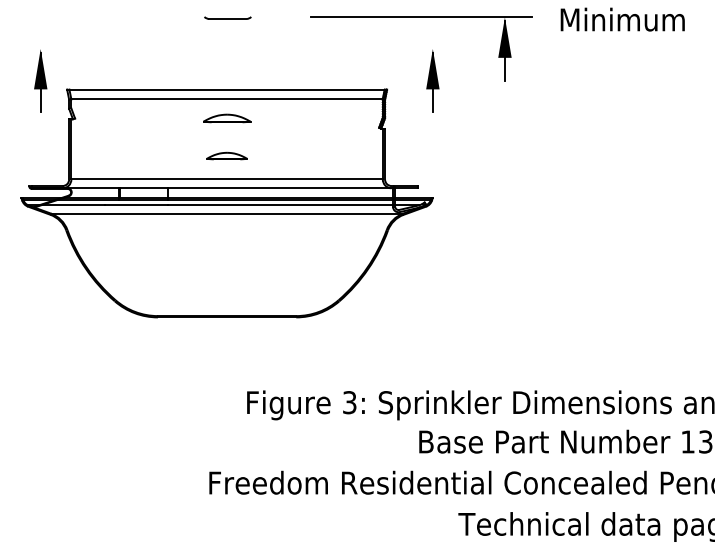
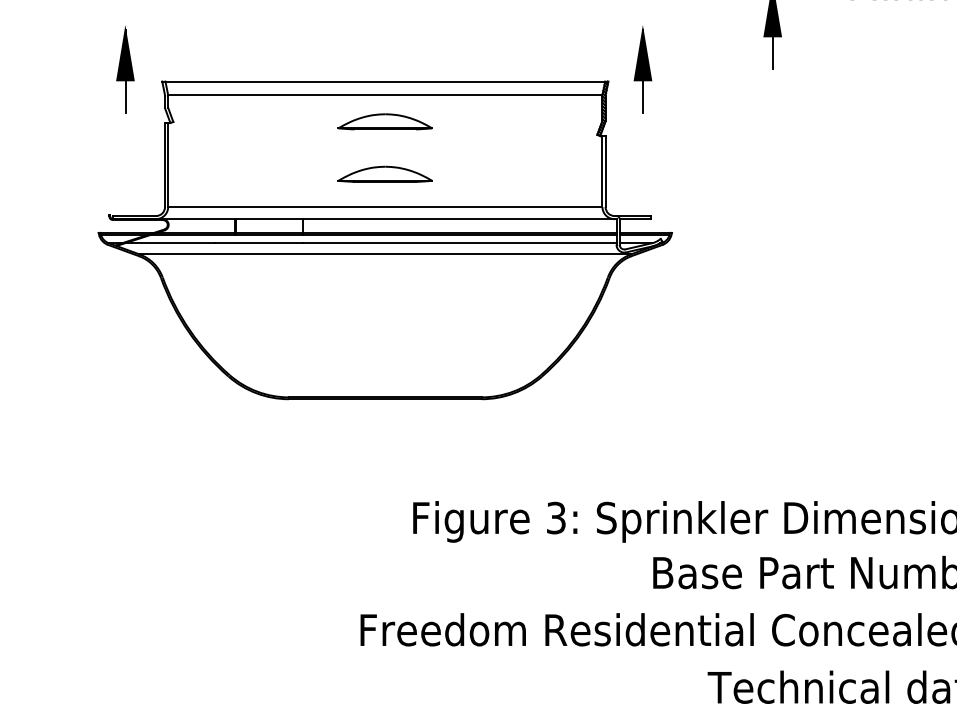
part: (432, 80) -> (642, 68), moved
part: (226, 118) -> (384, 121), size x1.43
part: (226, 155) -> (384, 173), size x1.67

